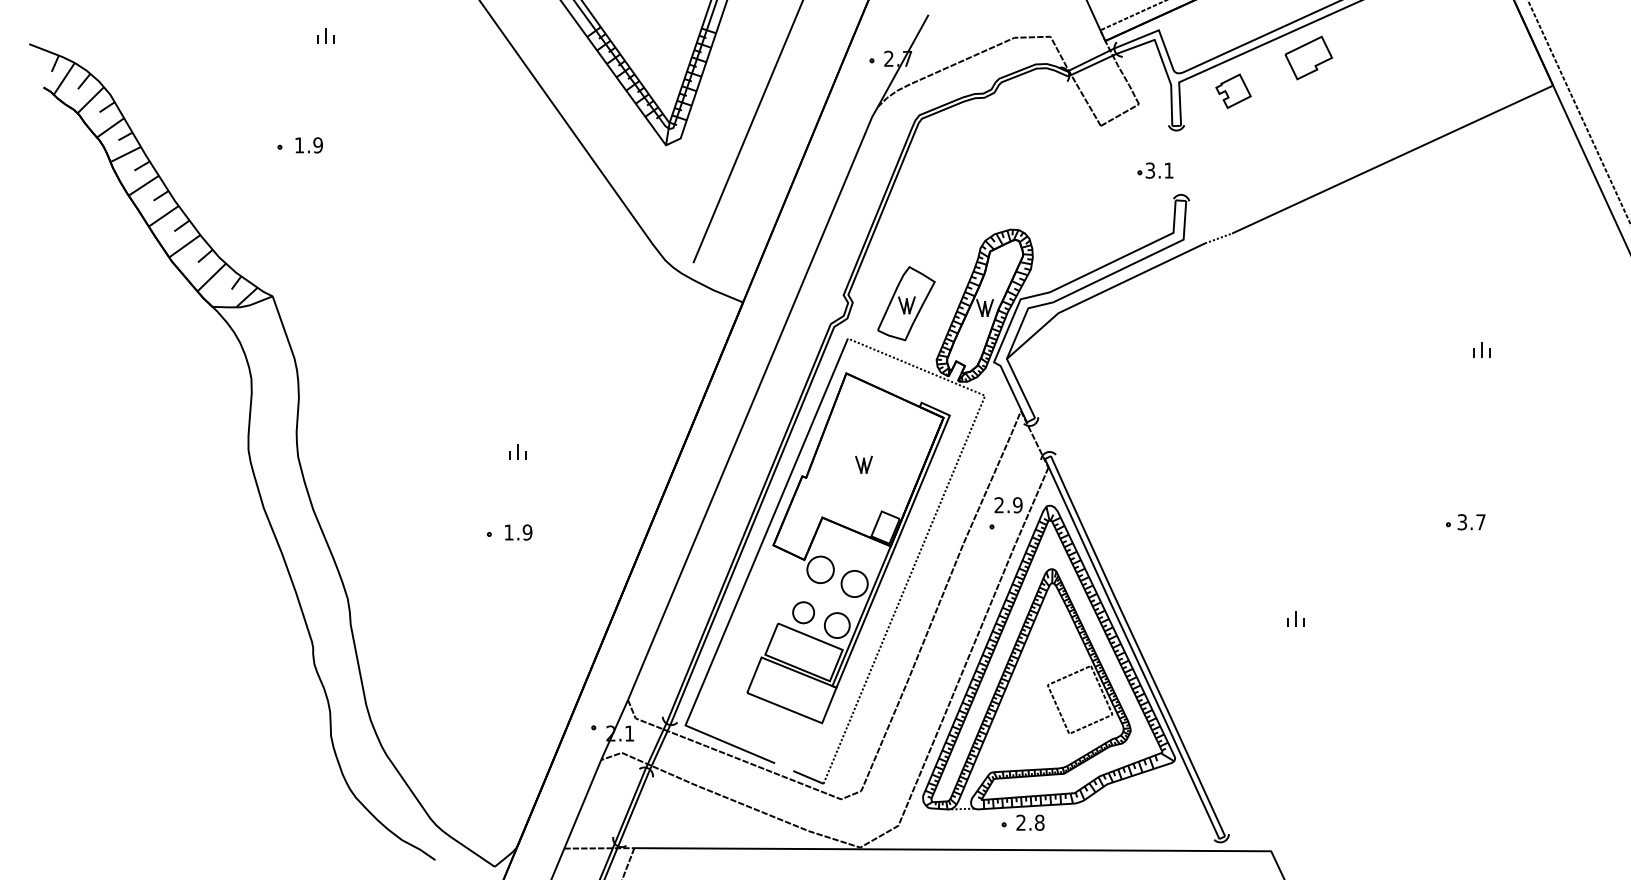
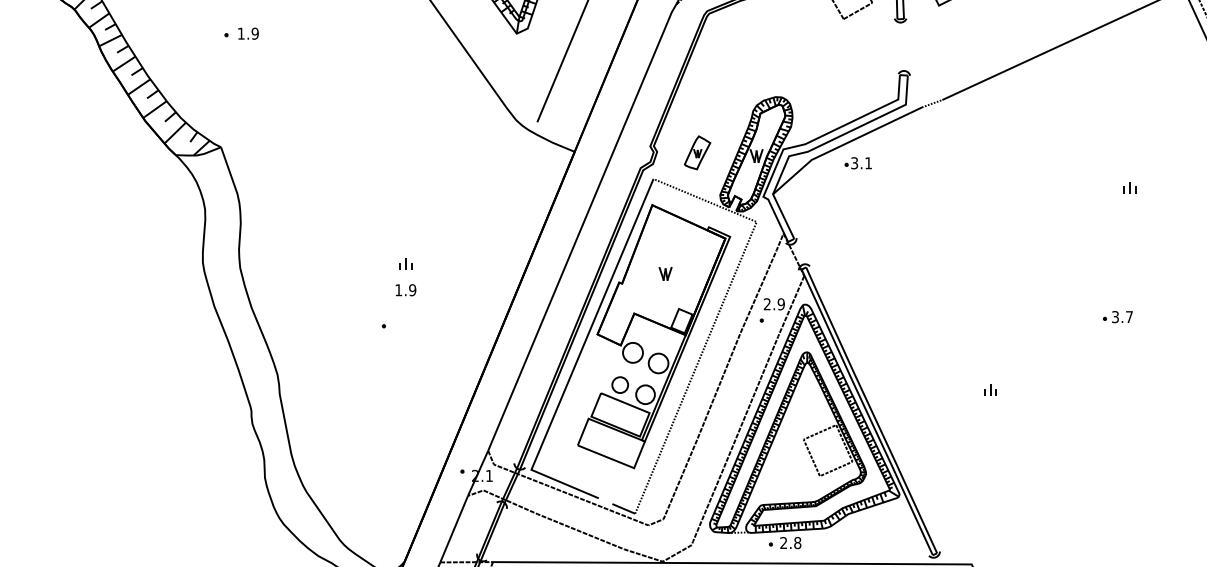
part: (1155, 170) -> (858, 163), moved
part: (906, 303) -> (697, 152), size x0.6
text: (518, 532) -> (405, 290), moved

